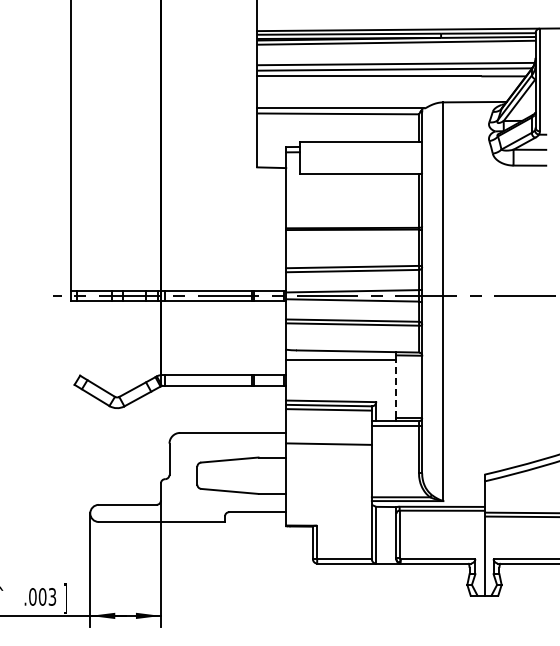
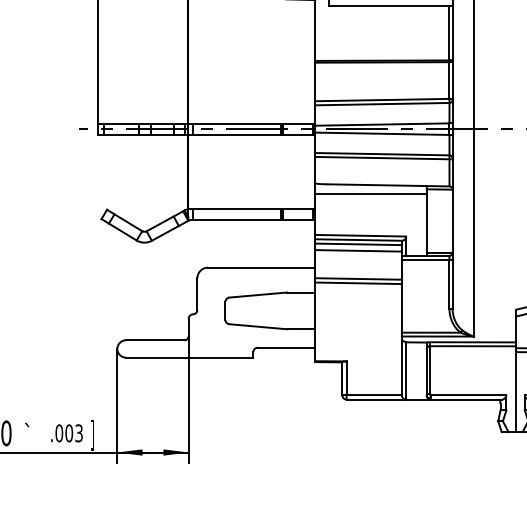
line: (396, 389) -> (426, 223), dashed -> solid
line: (328, 416) -> (358, 251), added
line: (328, 448) -> (358, 283), added

